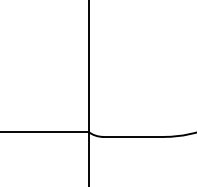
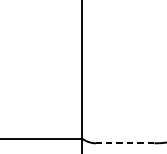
line: (133, 136) -> (124, 142), solid -> dashed

